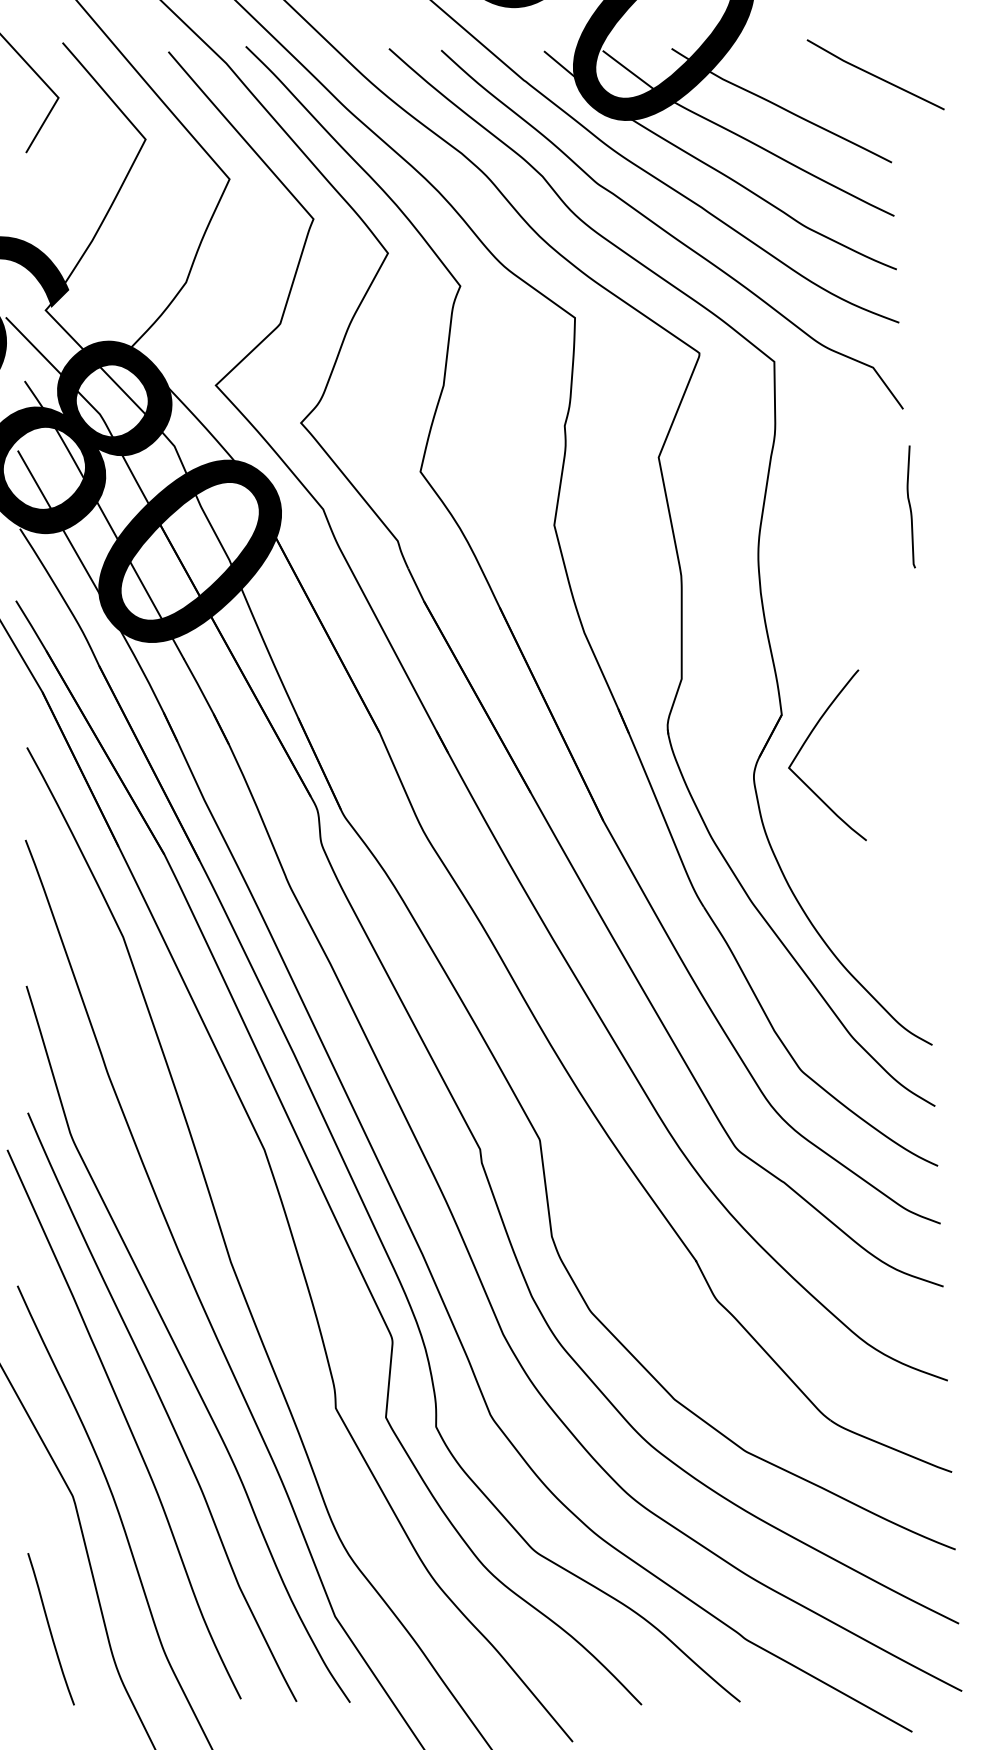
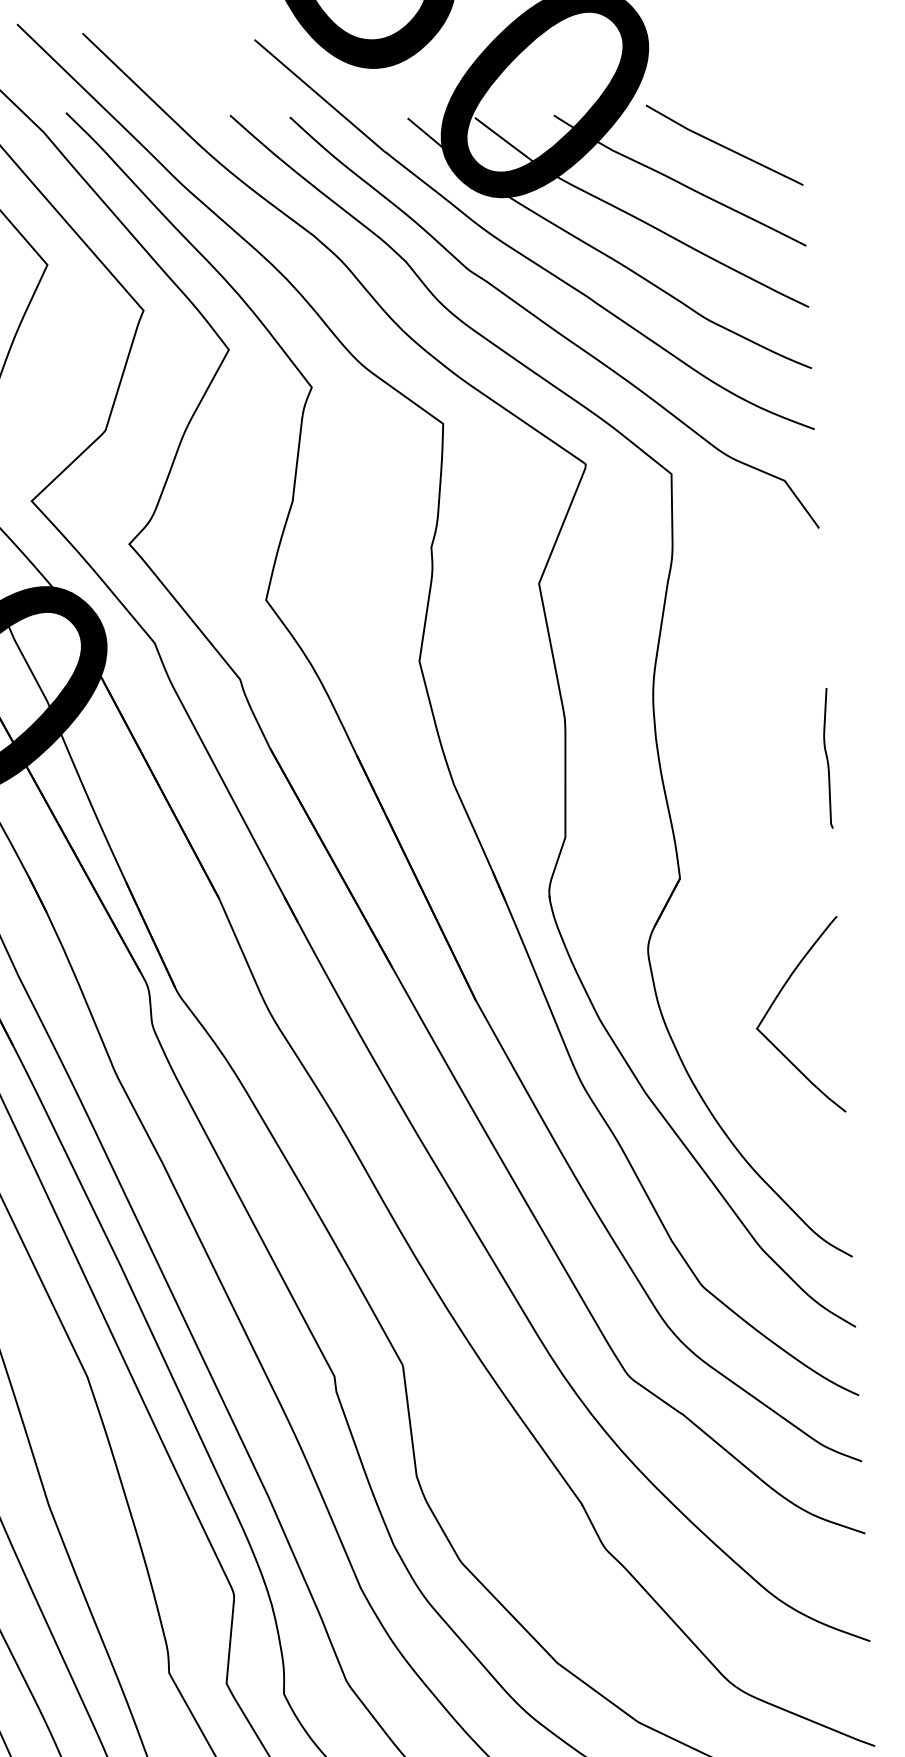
curve: (874, 74) -> (723, 144), moved
curve: (910, 506) -> (827, 757), moved
curve: (807, 740) -> (778, 997), moved

